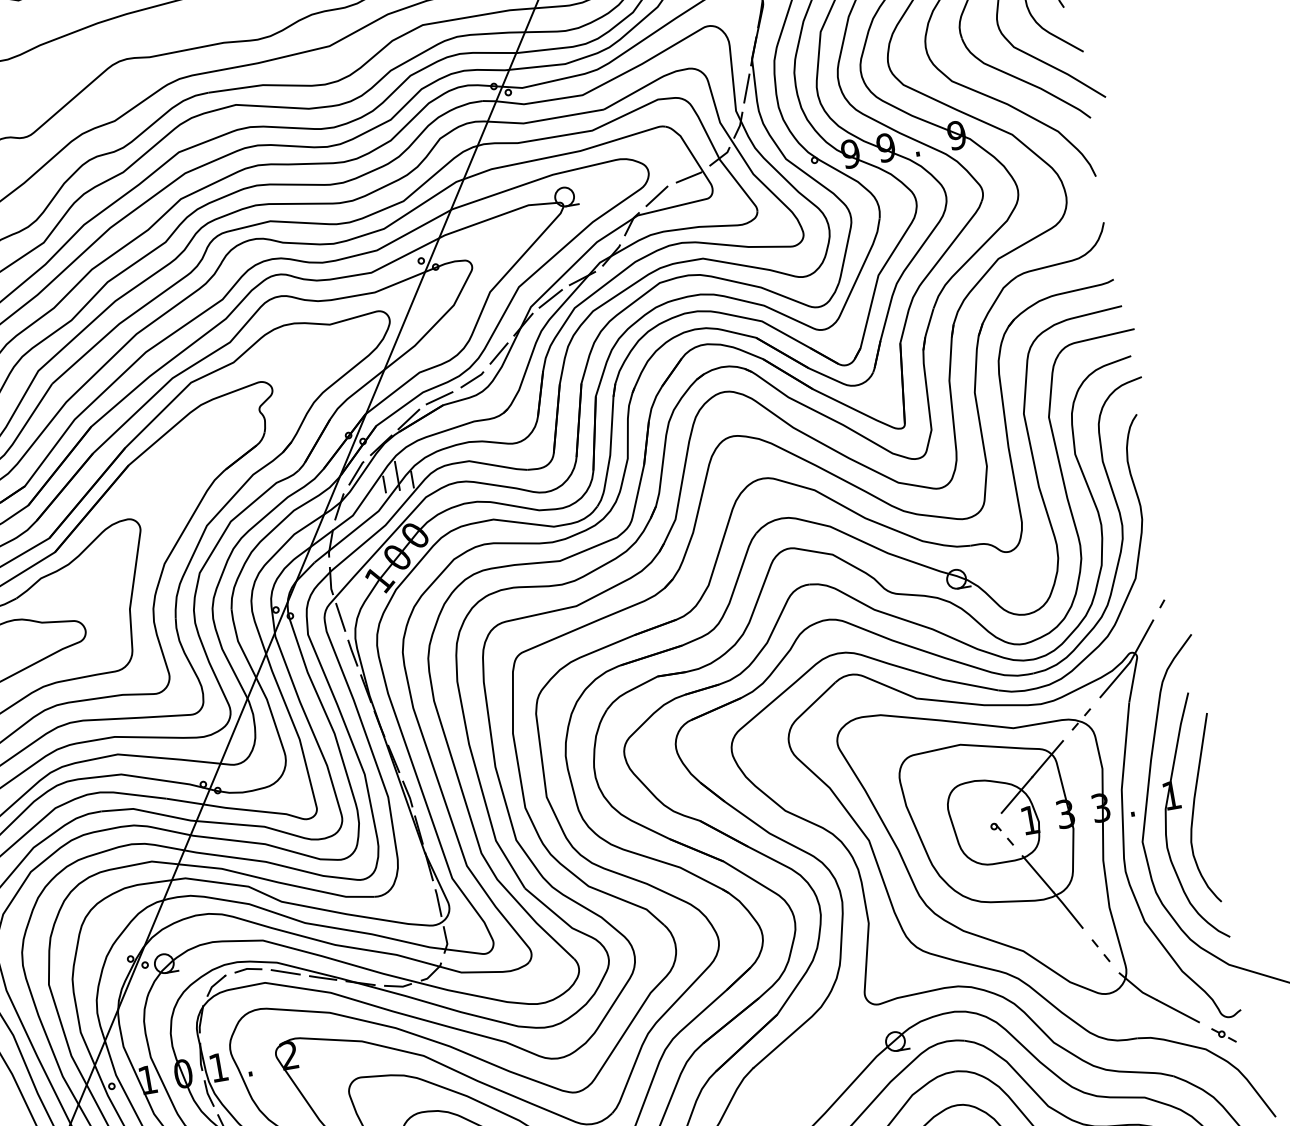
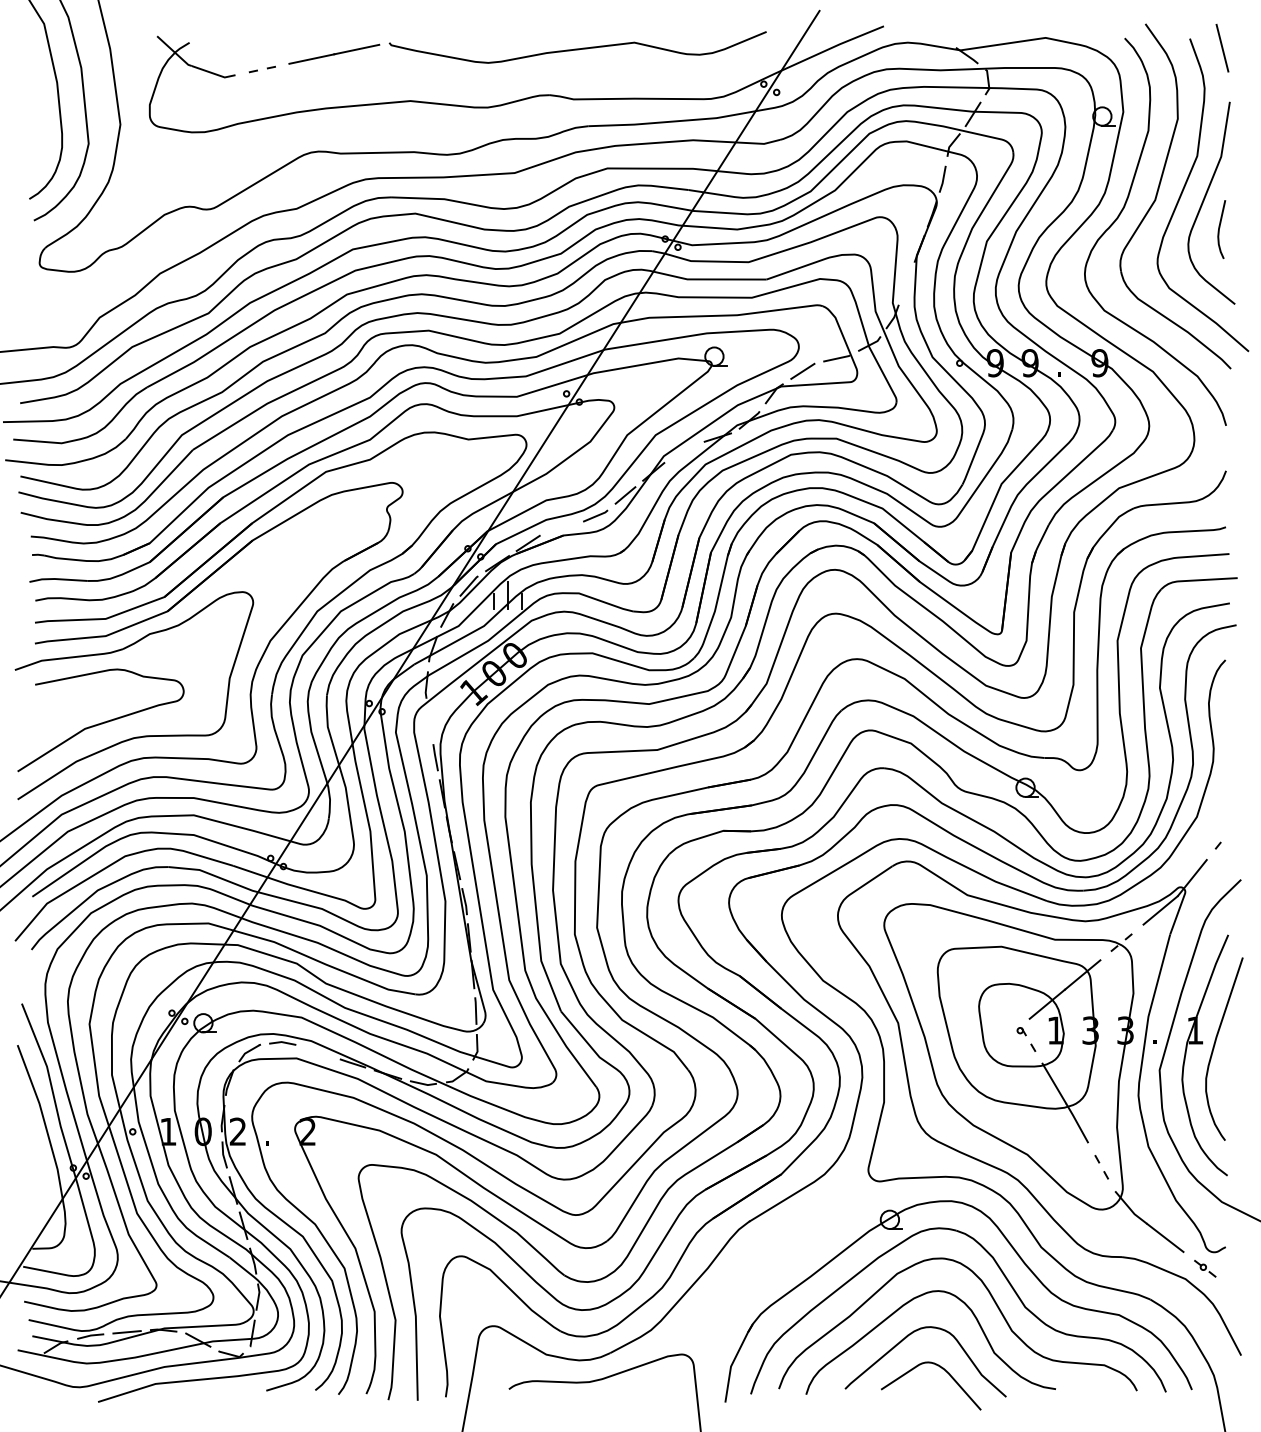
line: (746, 88) -> (906, 283), removed
line: (551, 298) -> (684, 451), removed
line: (438, 397) -> (560, 527), removed
line: (340, 617) -> (429, 721), removed
line: (286, 971) -> (318, 1051), removed
text: (218, 1067) -> (237, 1131), 1 -> 2

